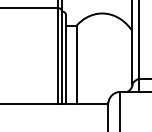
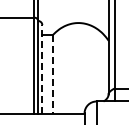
line: (66, 59) -> (42, 69), solid -> dashed
line: (76, 65) -> (52, 75), solid -> dashed

